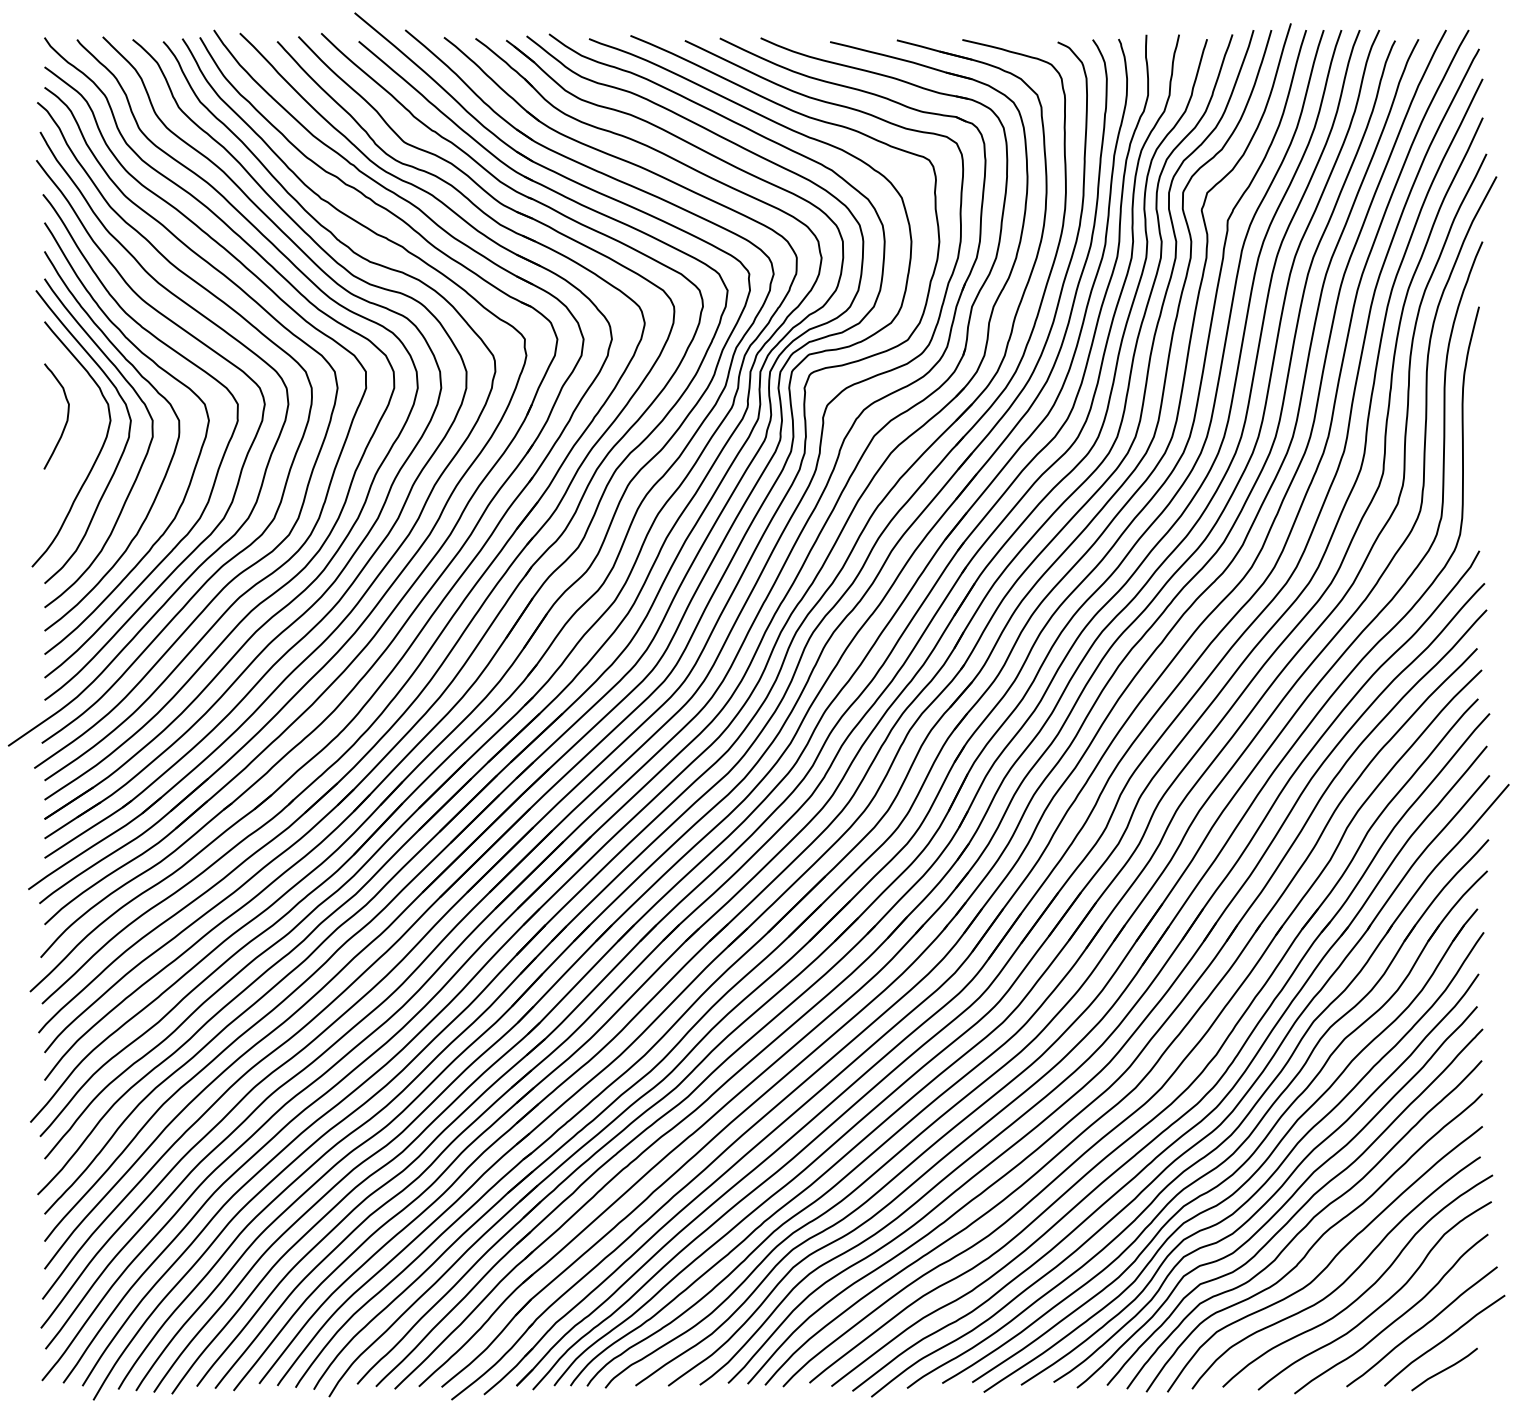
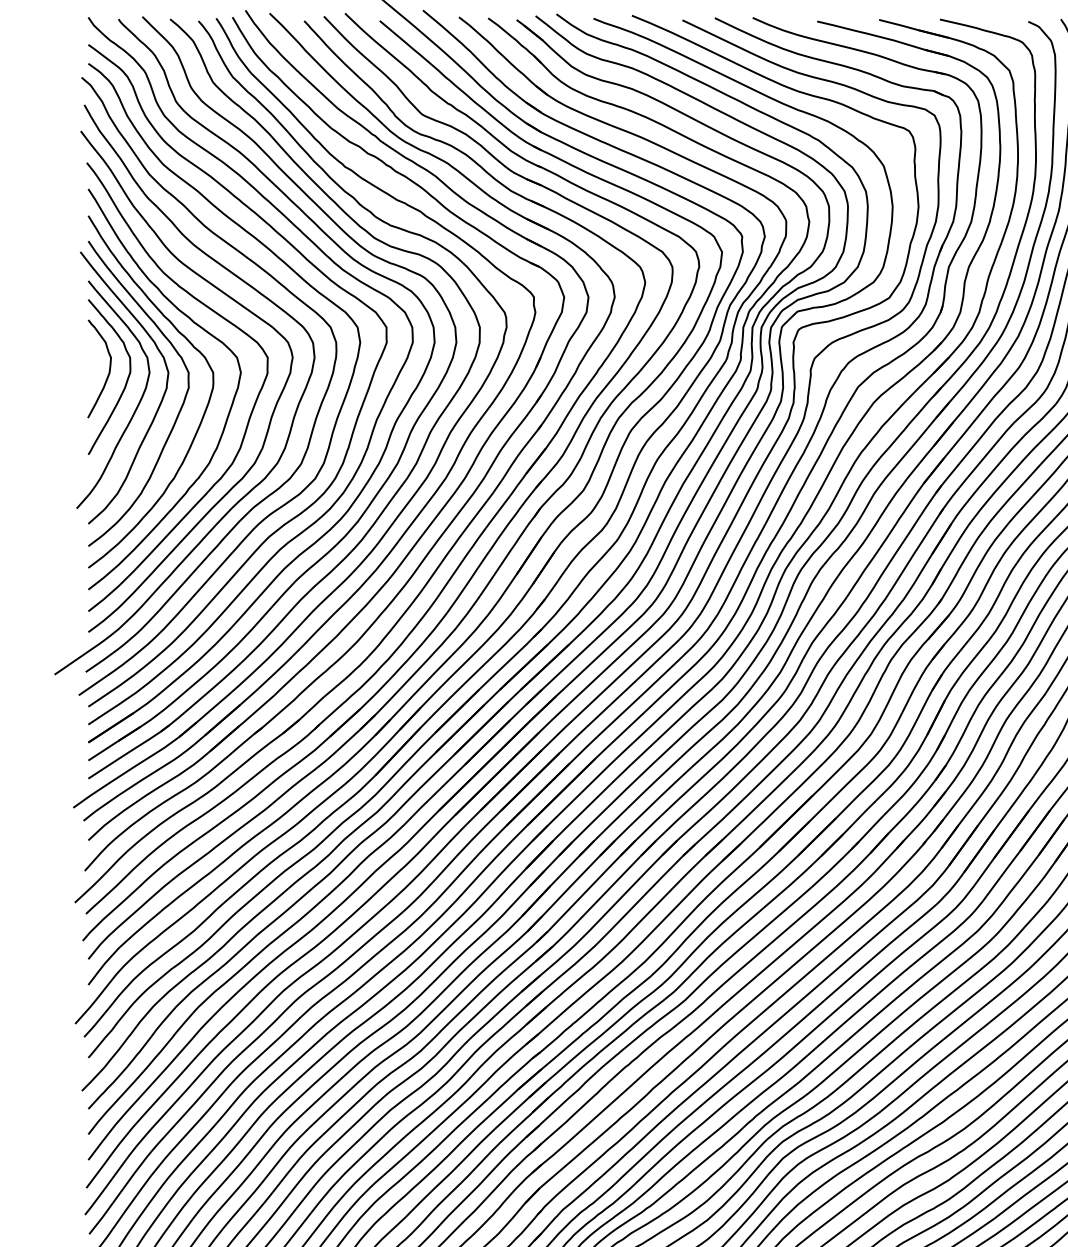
curve: (84, 431) -> (125, 382), added

